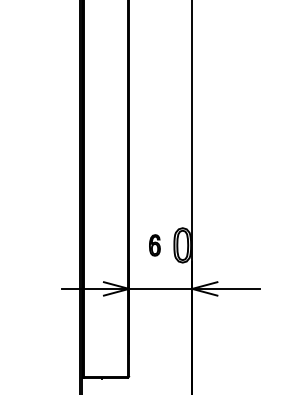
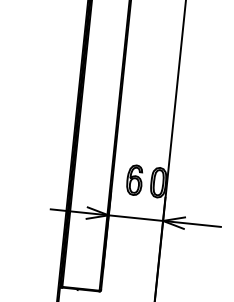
part: (154, 245) -> (134, 180), size x1.67

